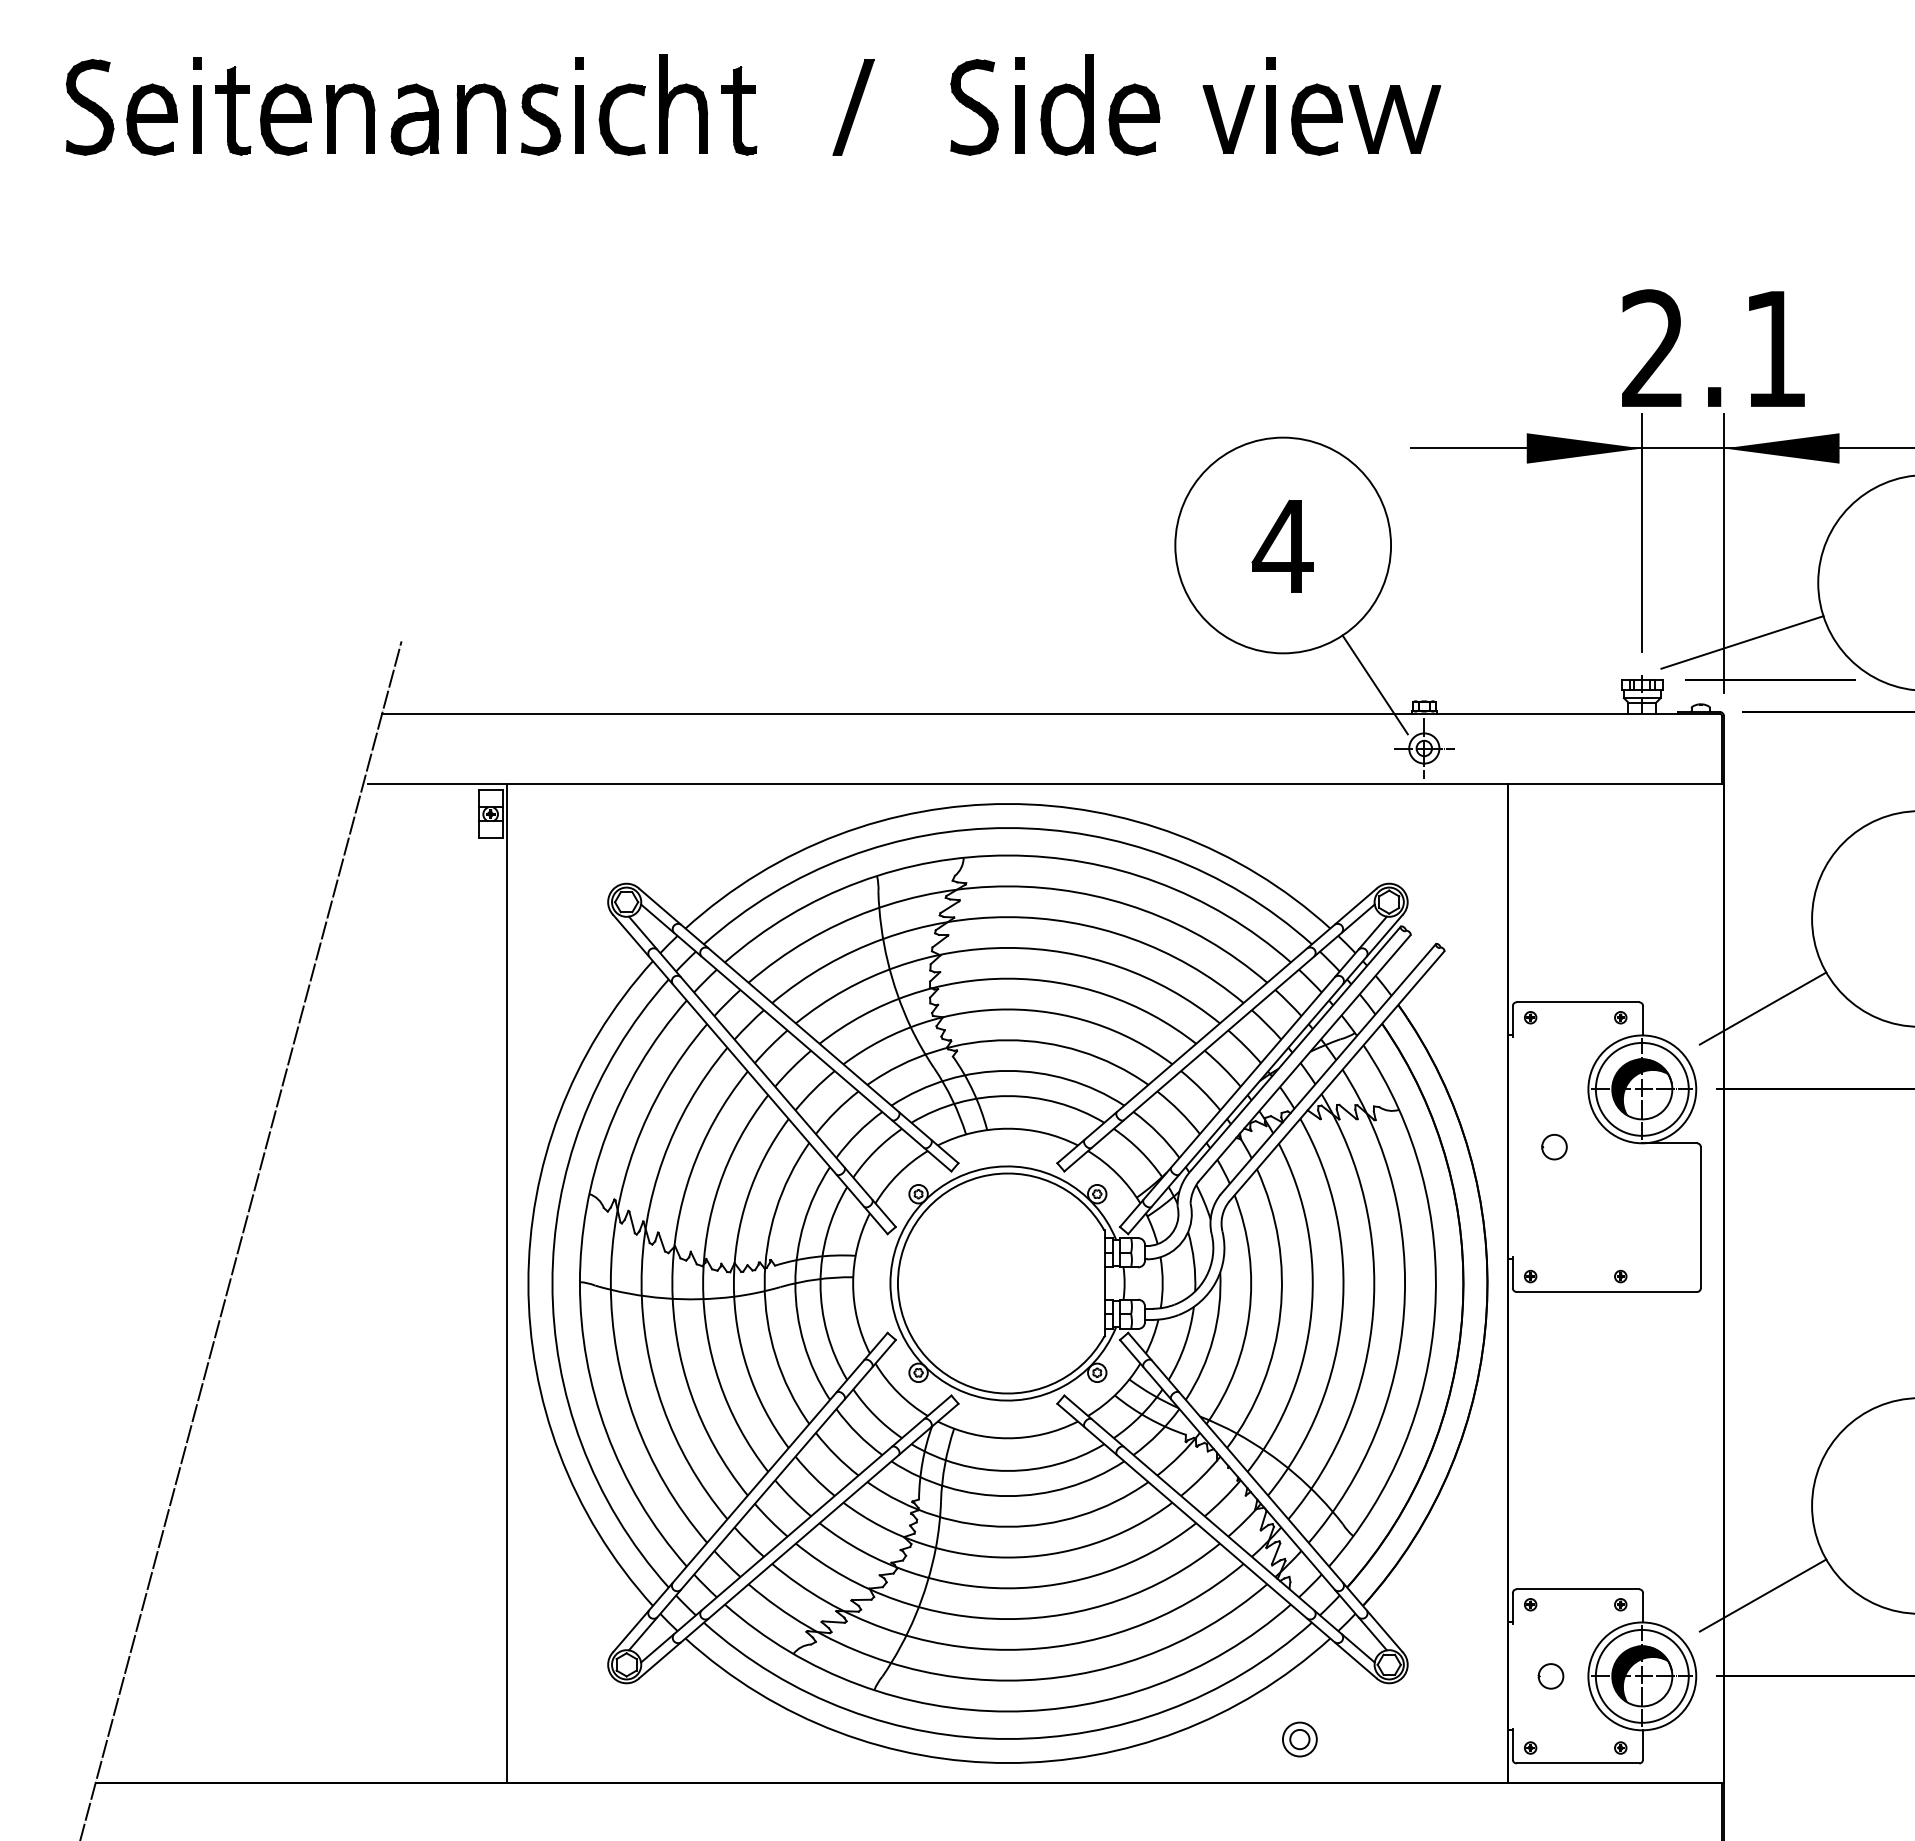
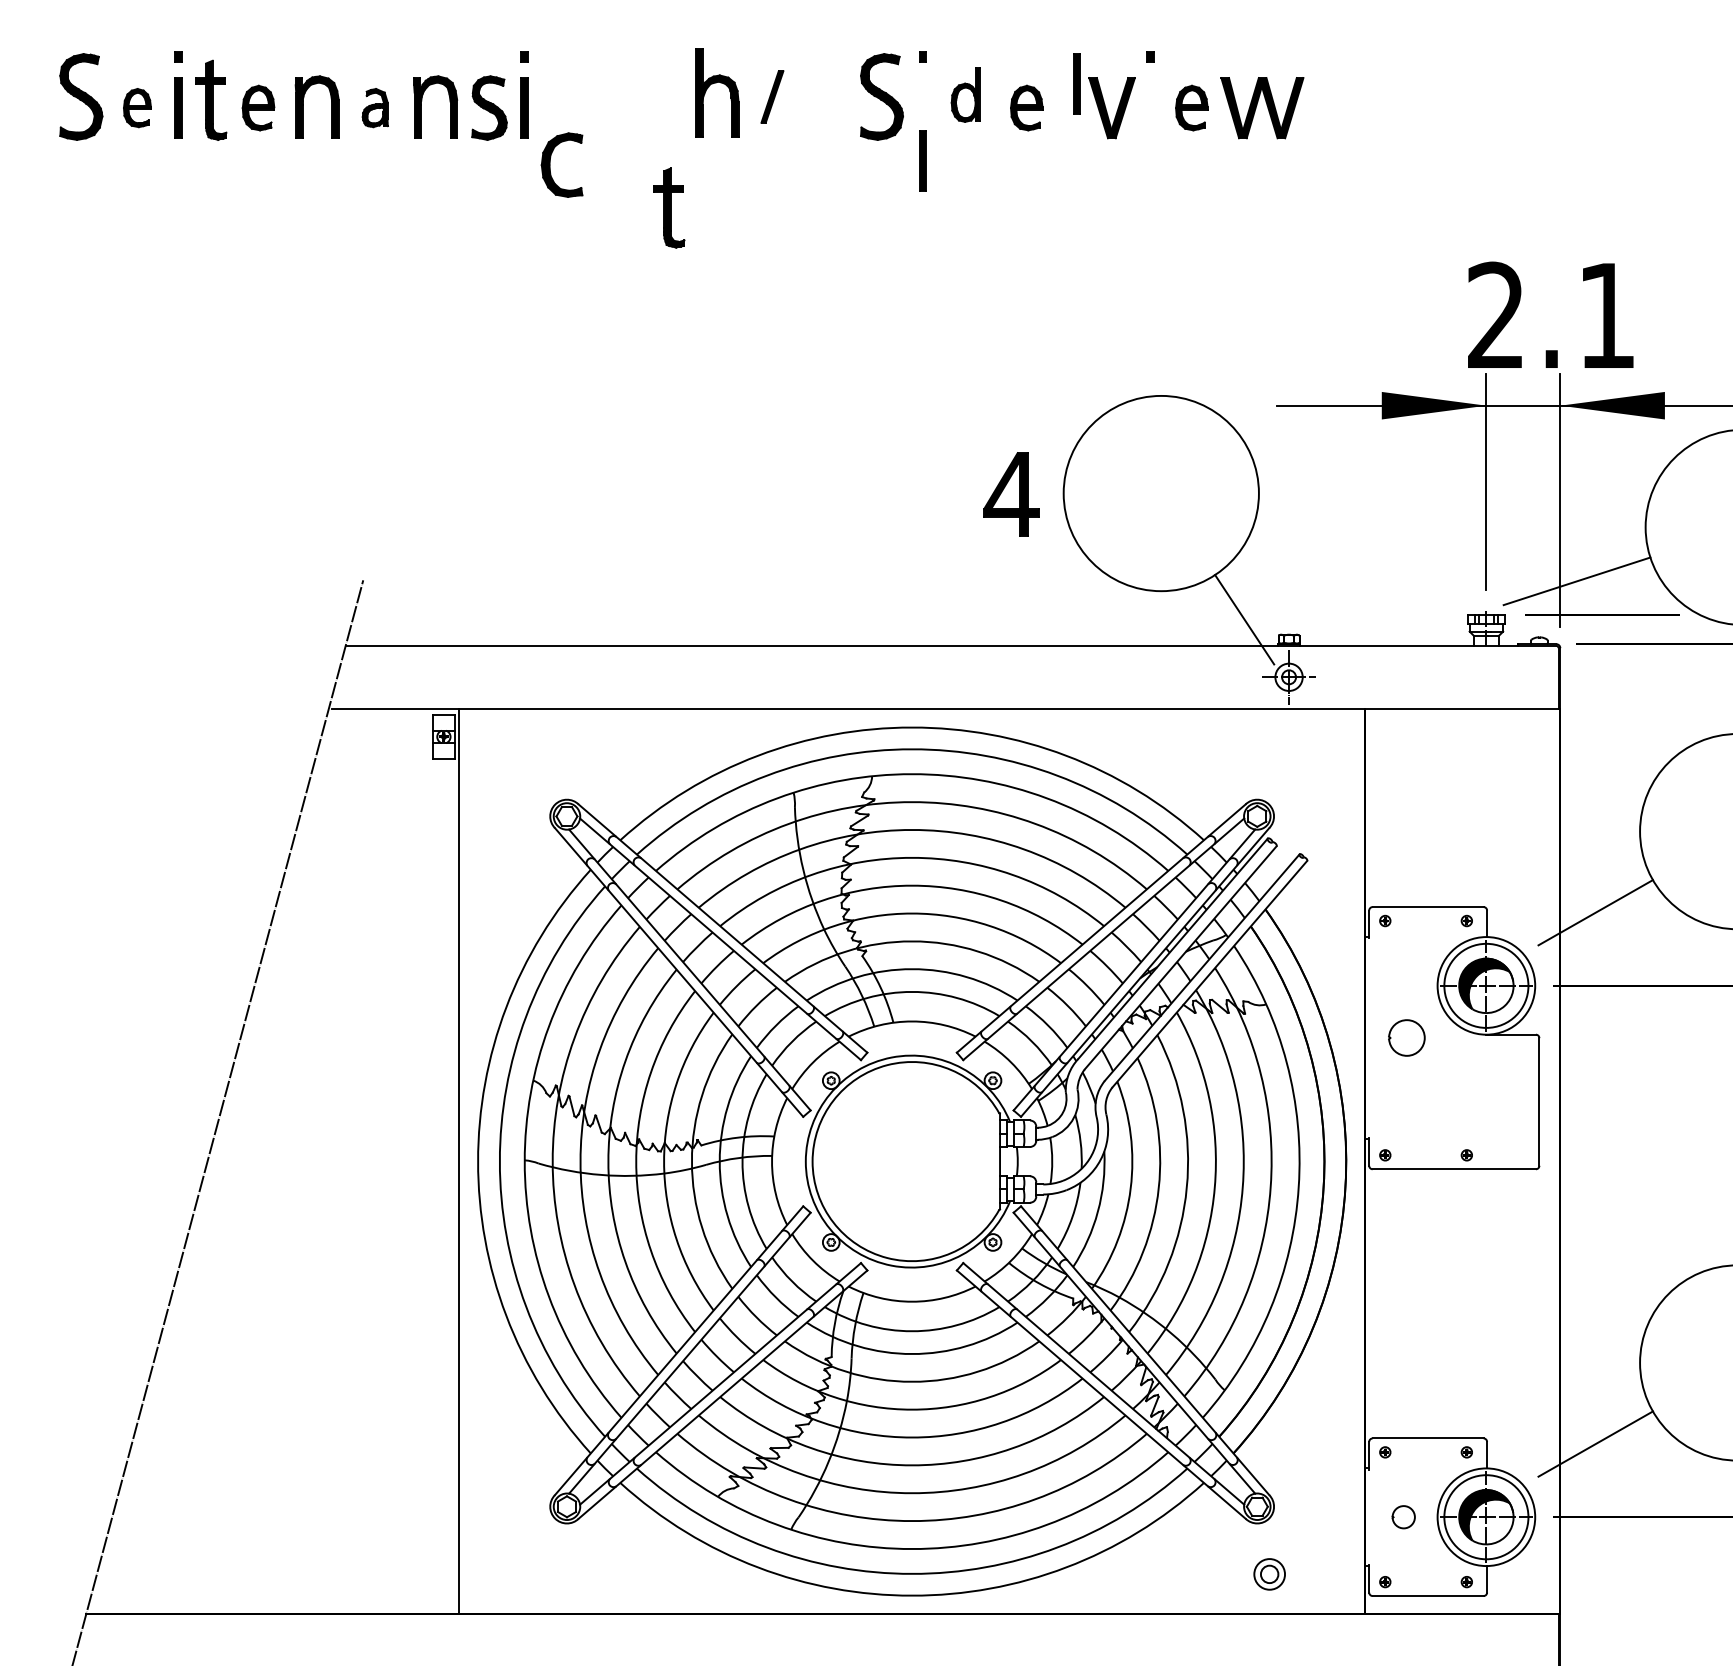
part: (682, 93) -> (716, 83), moved
part: (1066, 104) -> (965, 94), size x0.6
part: (853, 107) -> (772, 97), size x0.6
part: (739, 110) -> (669, 207), moved
part: (151, 119) -> (136, 107), size x0.6
part: (285, 119) -> (258, 107), size x0.7
part: (414, 119) -> (374, 107), size x0.6
part: (609, 119) -> (550, 164), moved
part: (1019, 119) -> (922, 160), moved
part: (1134, 119) -> (1026, 107), size x0.7
part: (1270, 119) -> (1076, 83), moved
part: (1316, 119) -> (1191, 107), size x0.7
part: (1282, 545) -> (1011, 493), moved
part: (1554, 1147) -> (1406, 1038), size x1.6
part: (1299, 1739) -> (1269, 1574), moved

